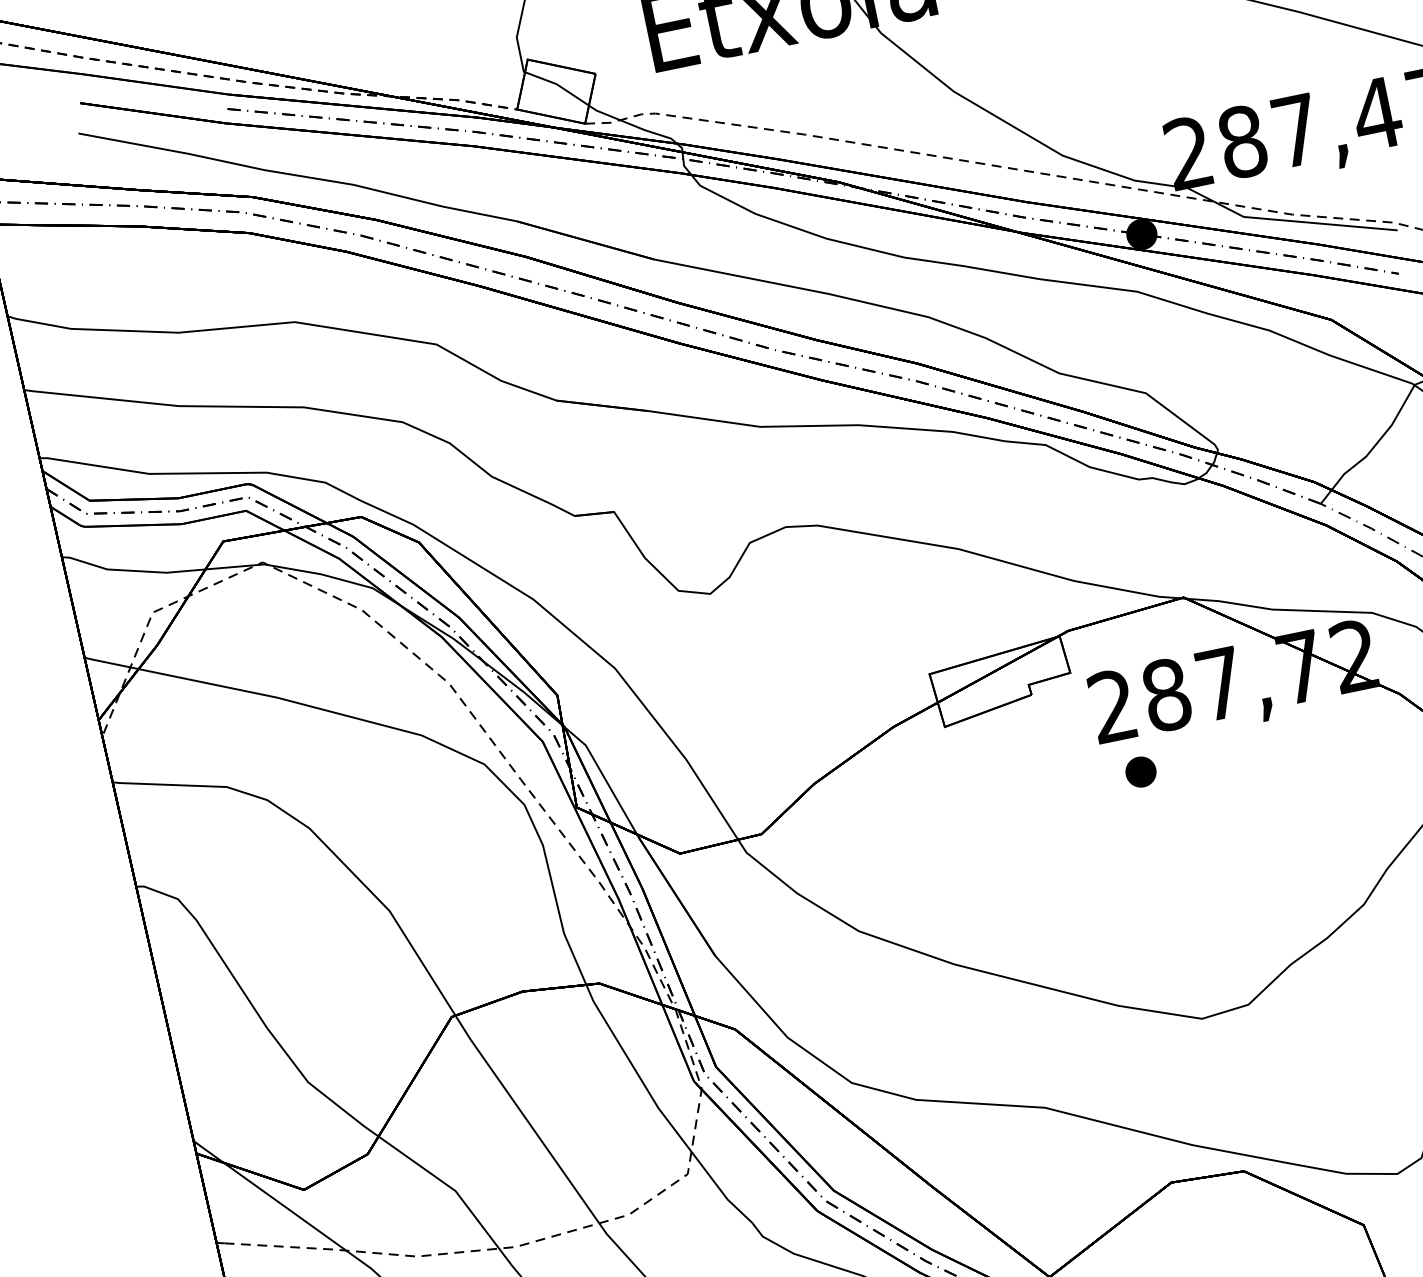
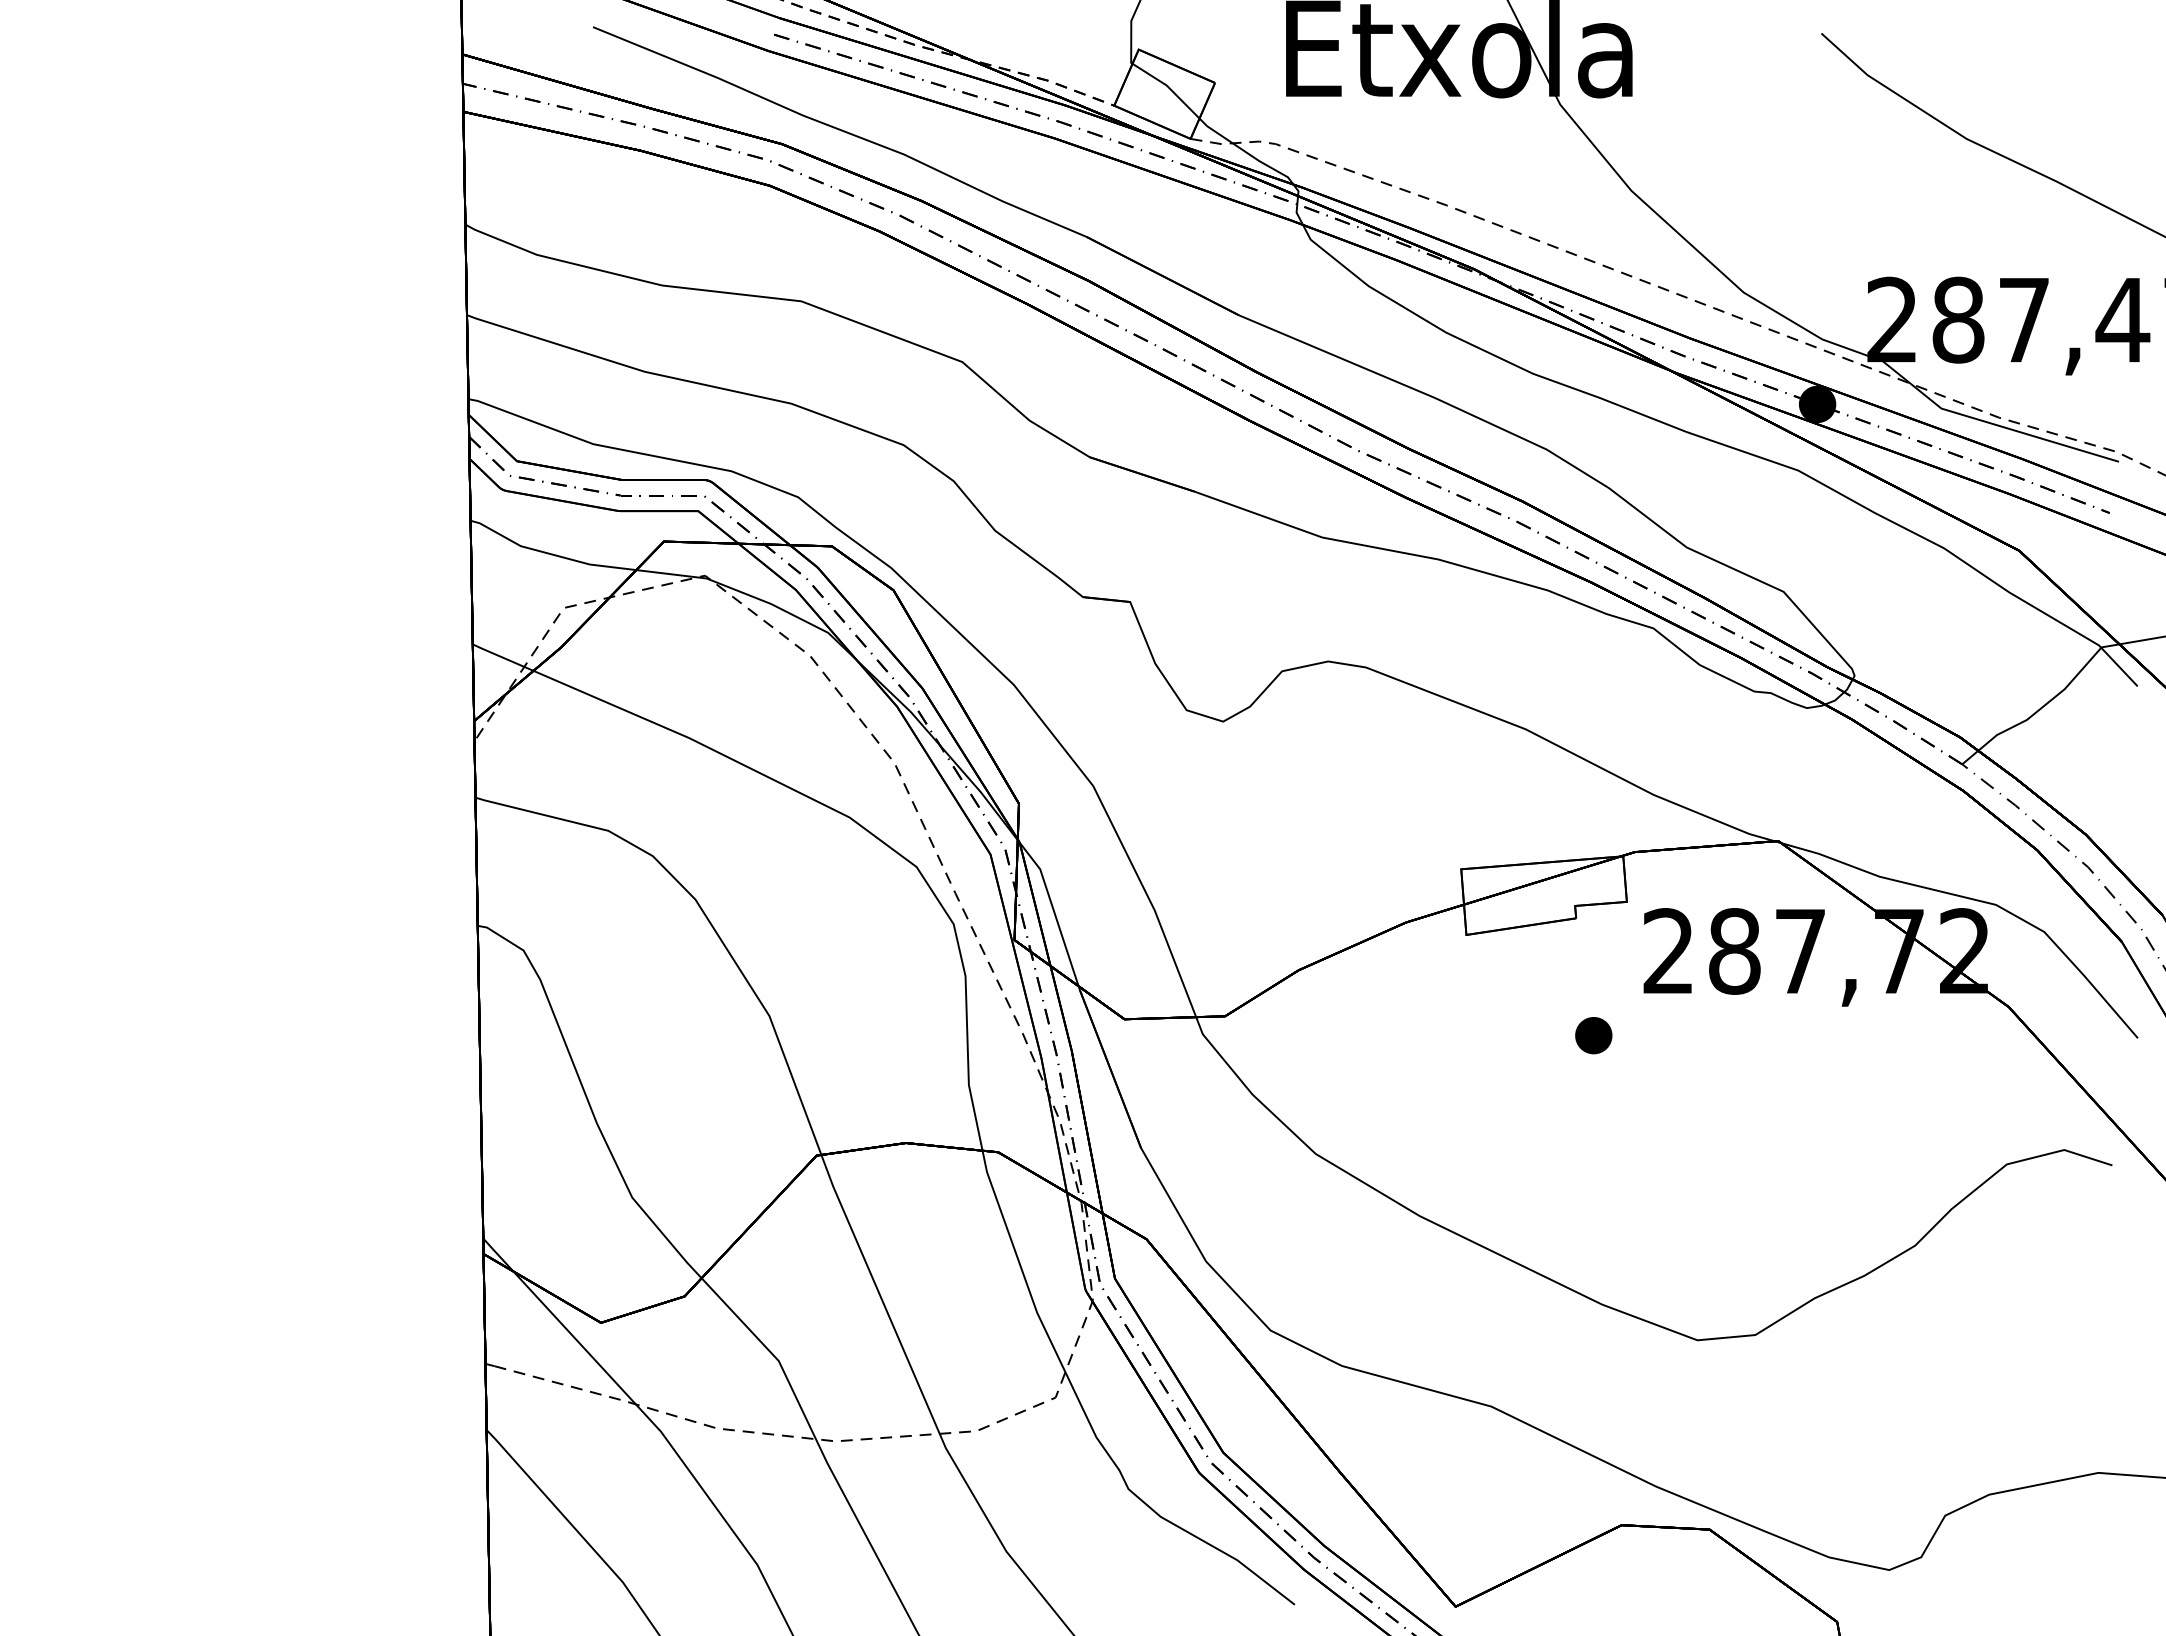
part: (1140, 772) -> (1593, 1035), moved

